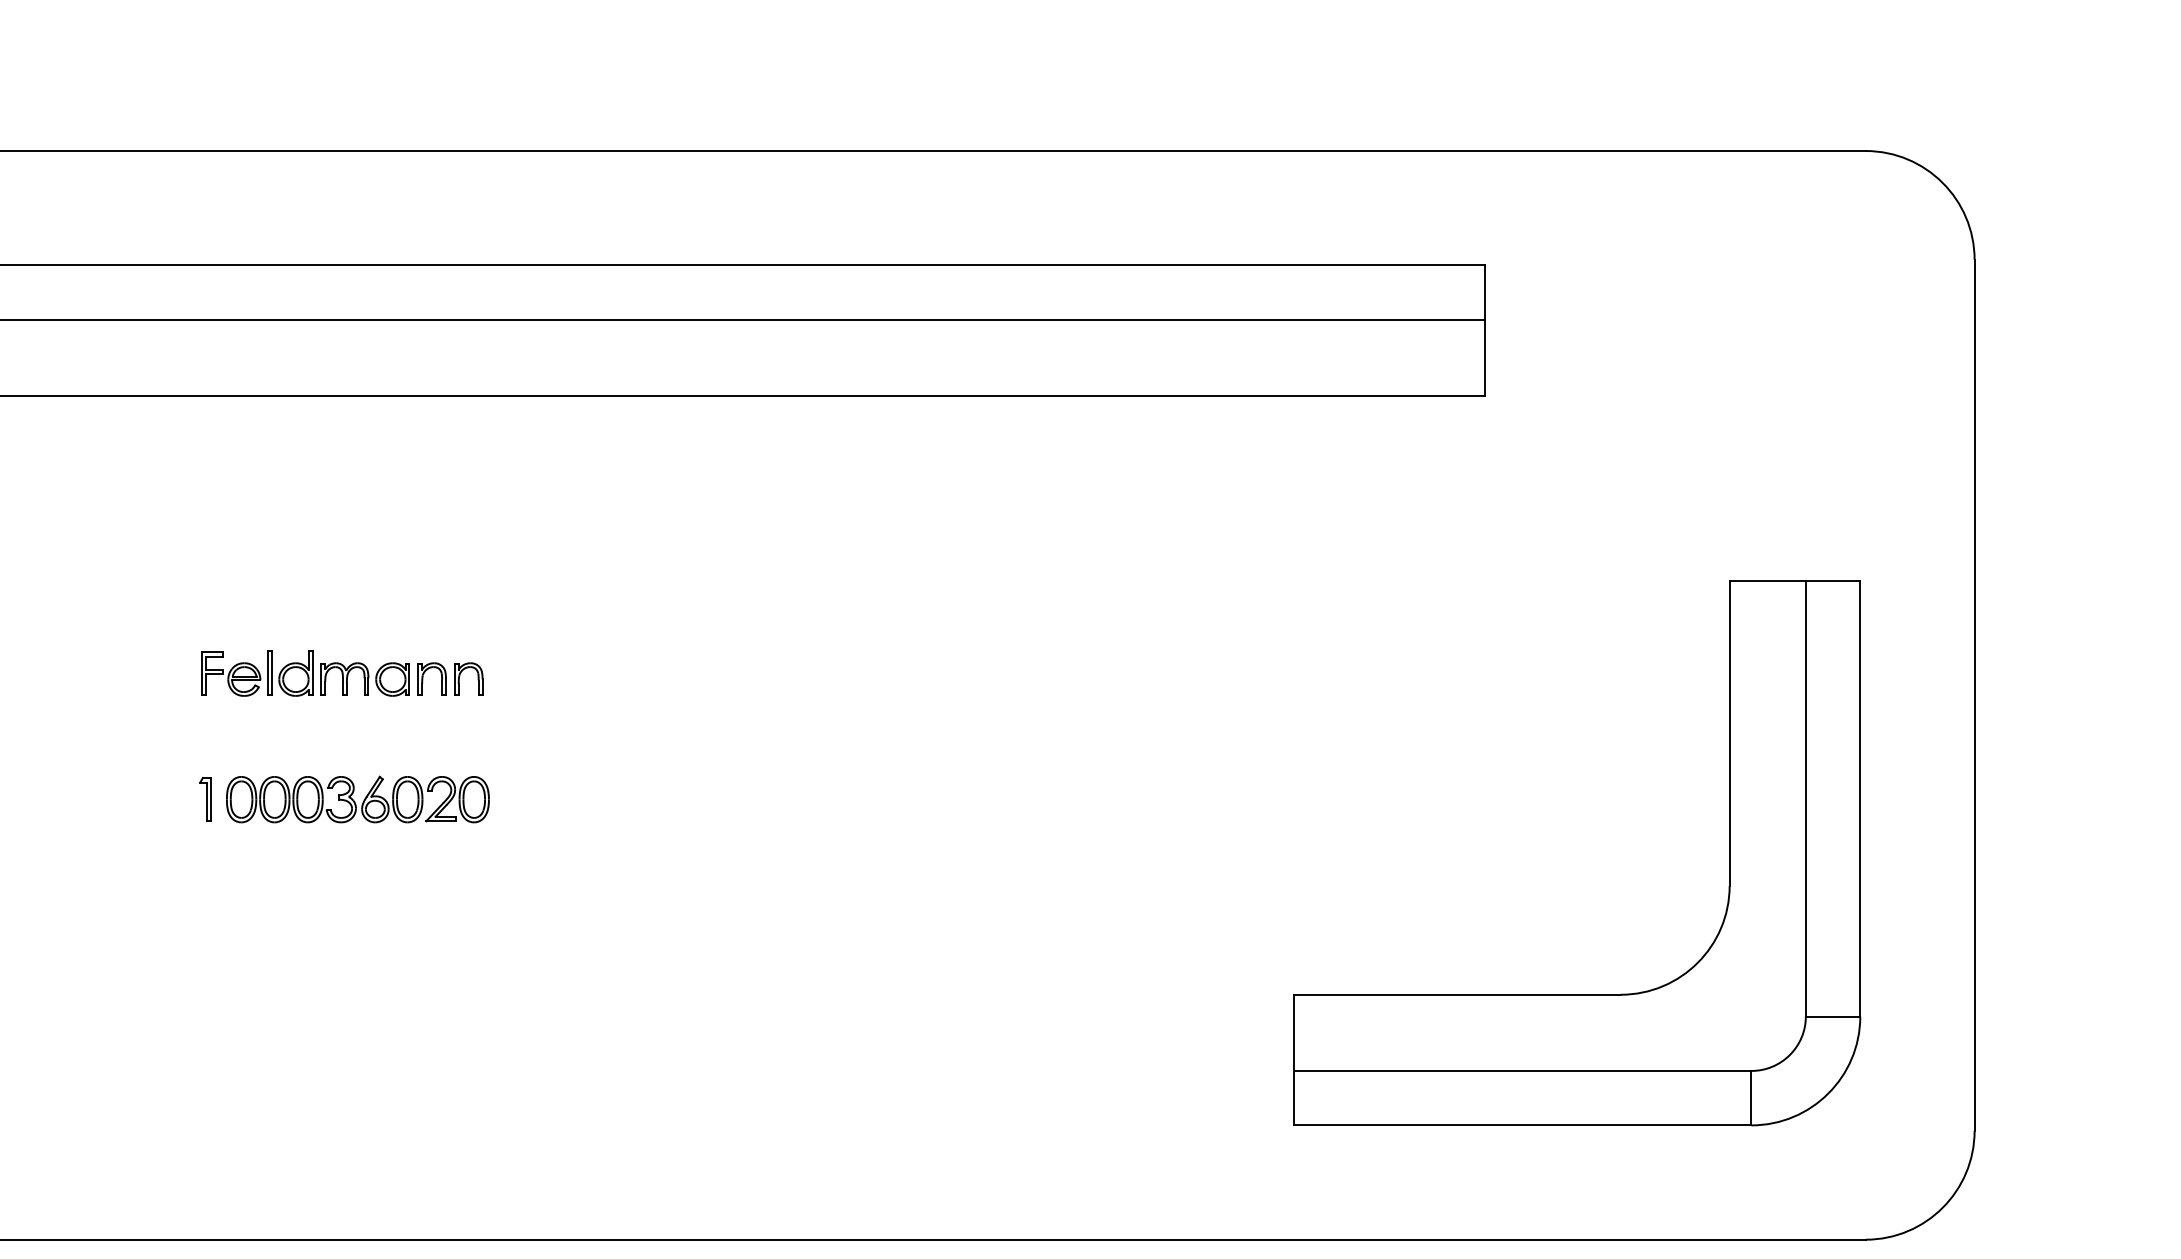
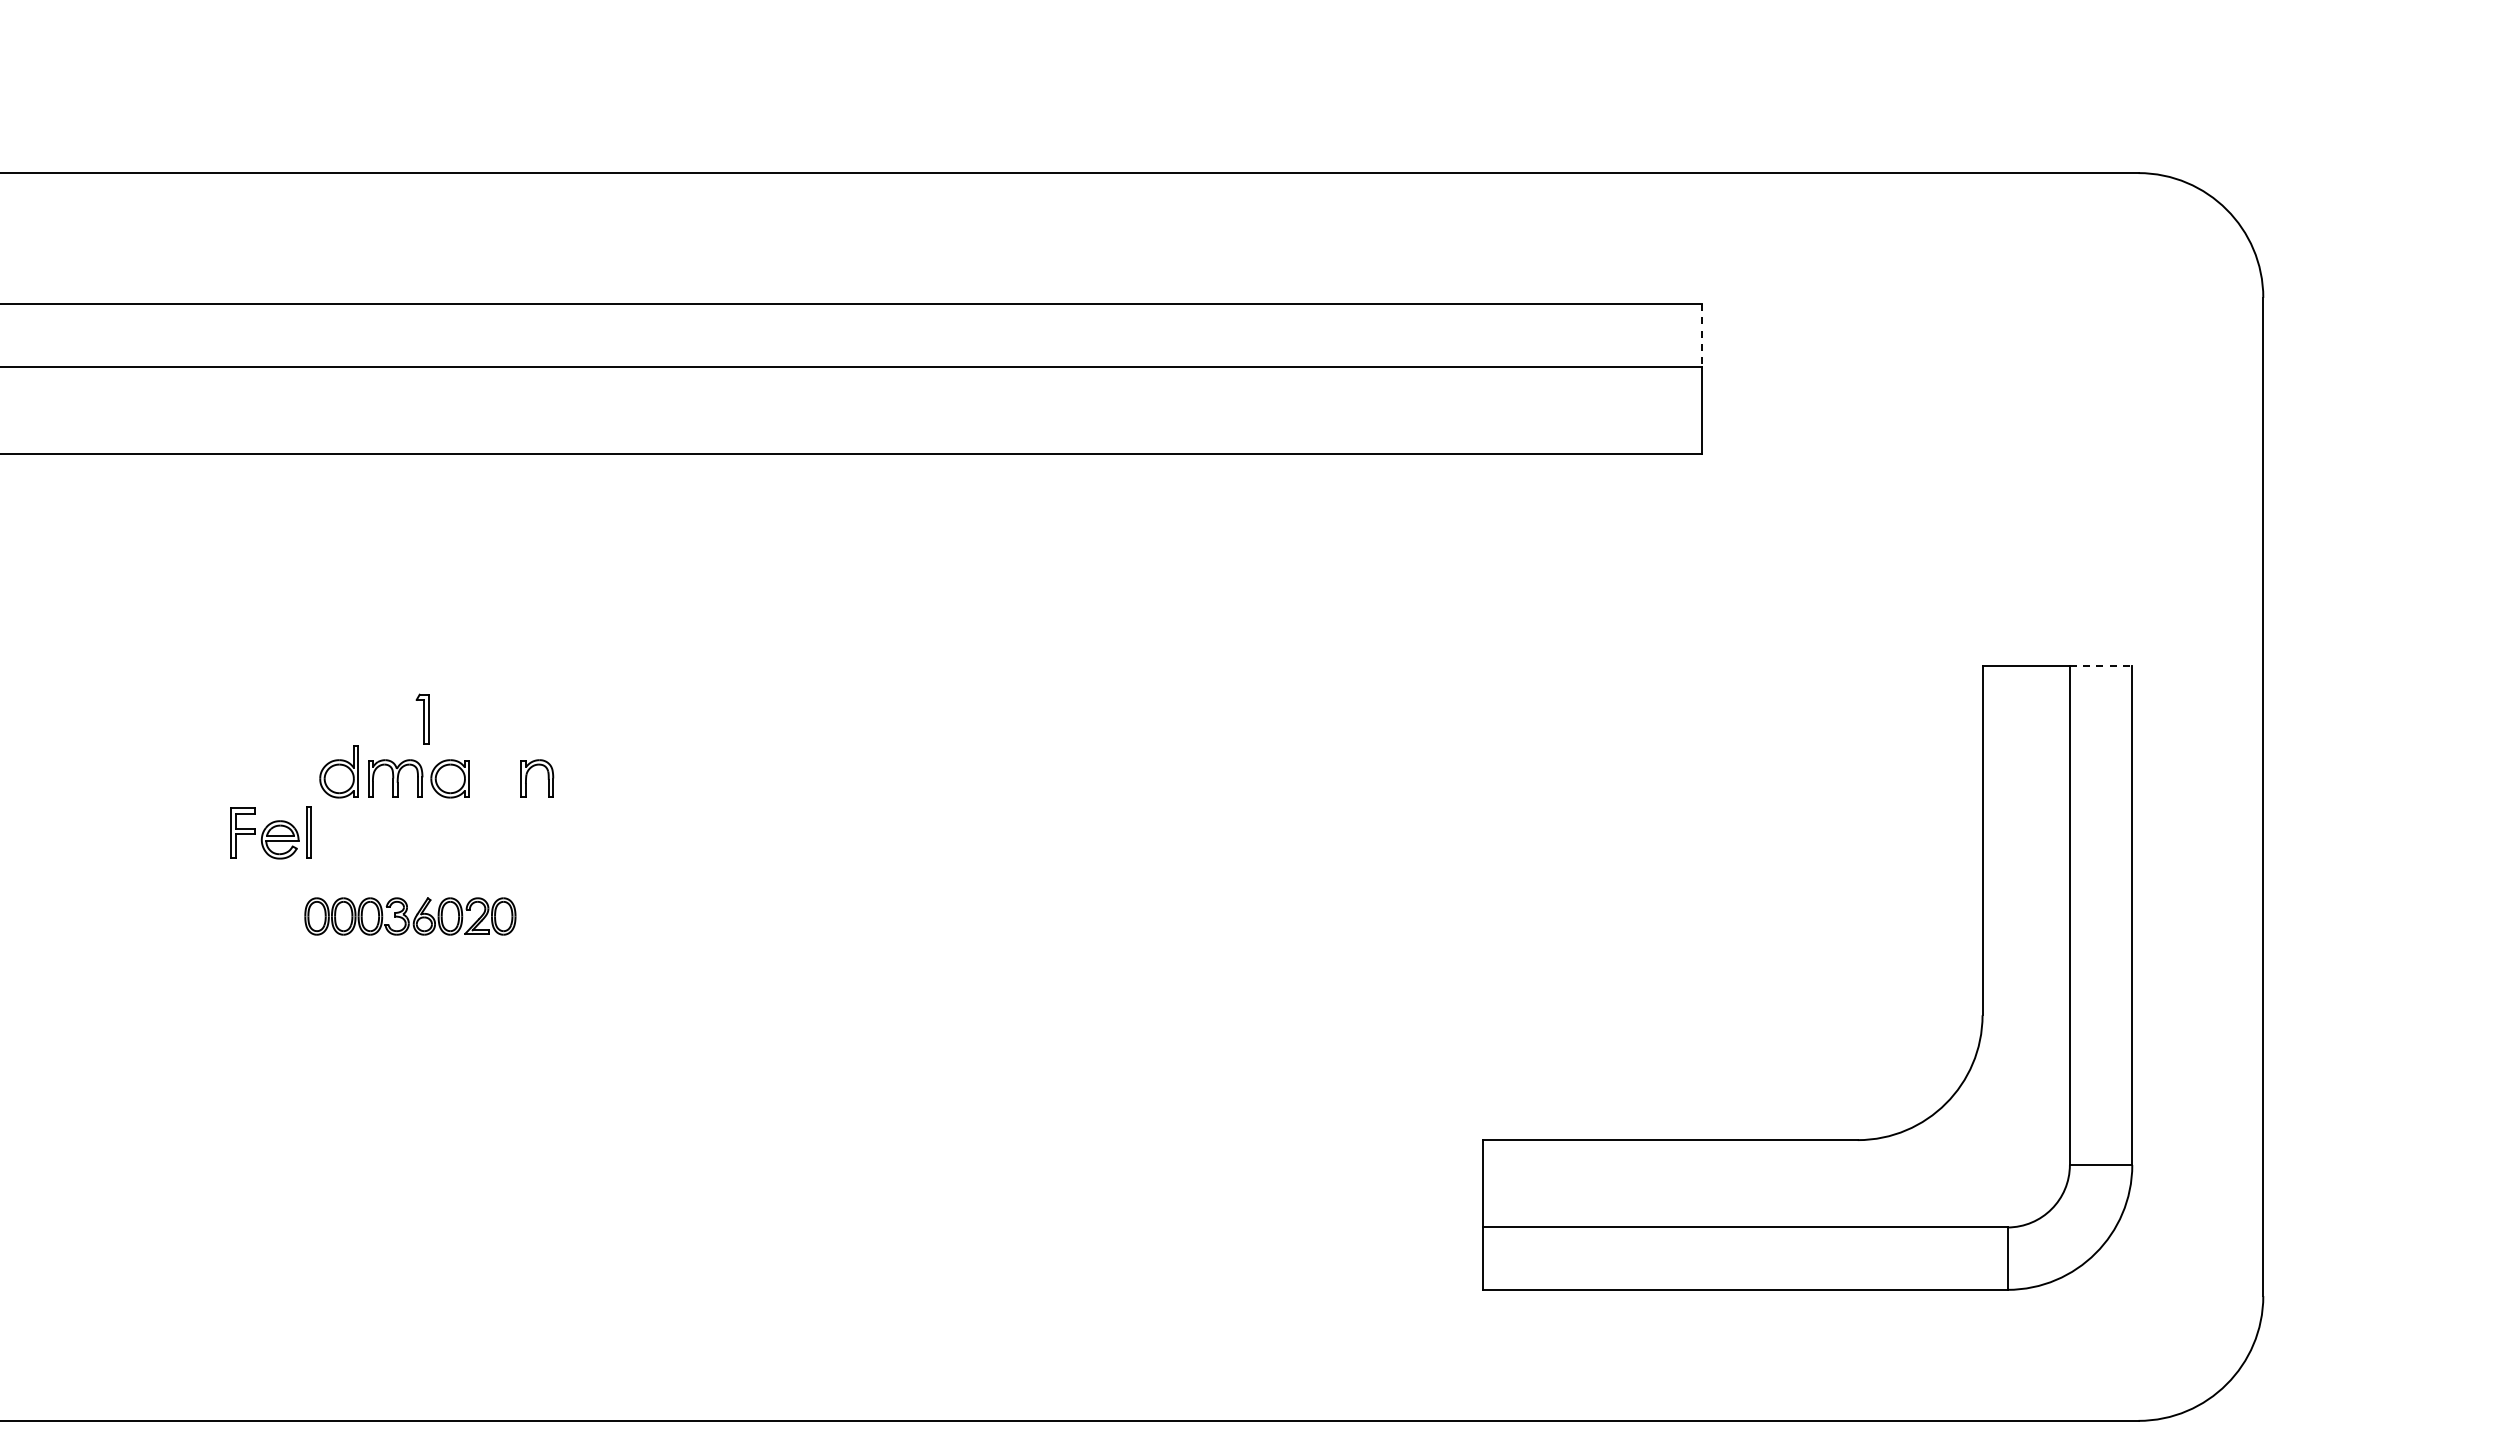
line: (1484, 292) -> (1701, 335), solid -> dashed
line: (1833, 580) -> (2101, 665), solid -> dashed
part: (235, 673) -> (270, 832), moved
part: (423, 678) -> (485, 777), removed
part: (205, 798) -> (422, 718), moved
part: (358, 799) -> (410, 916), size x0.7

